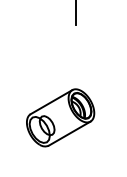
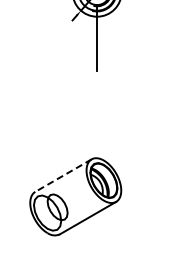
line: (51, 102) -> (63, 175), solid -> dashed

